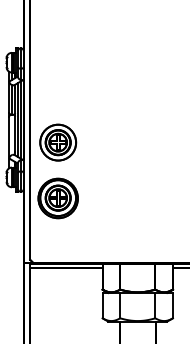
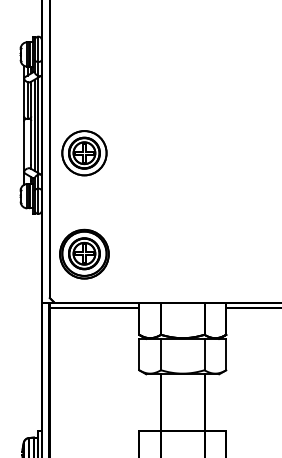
part: (58, 197) -> (84, 253), moved

